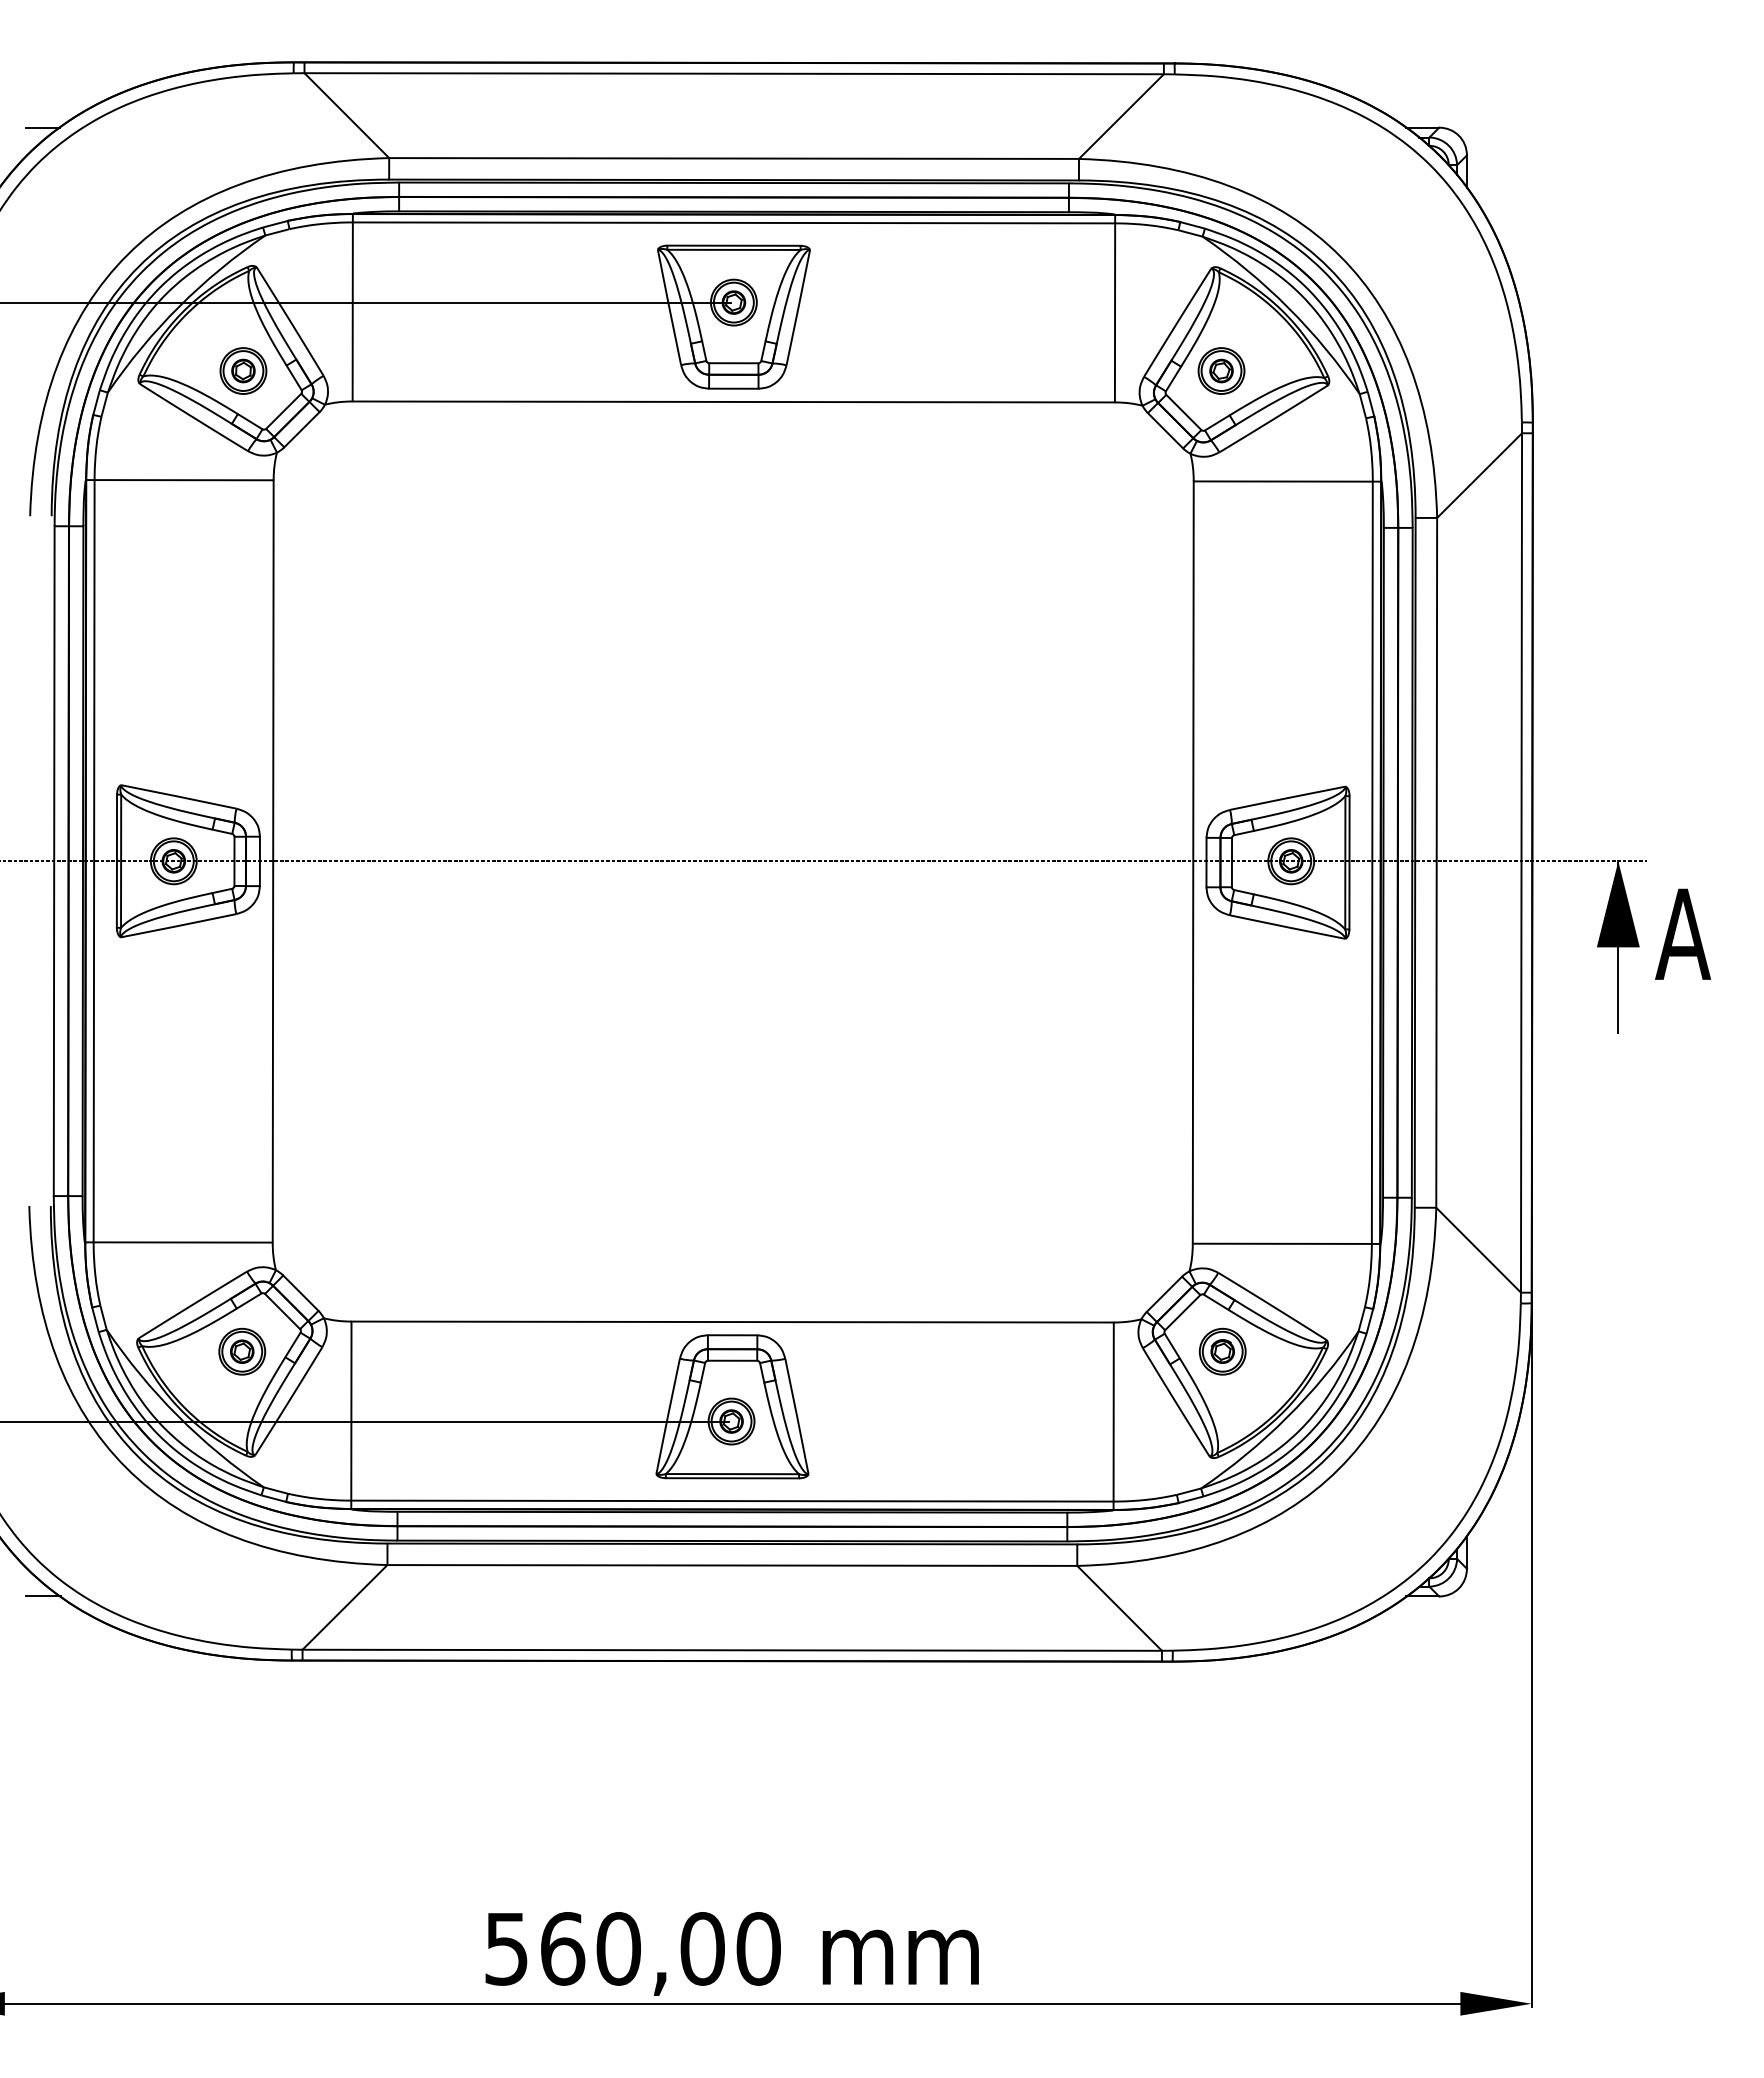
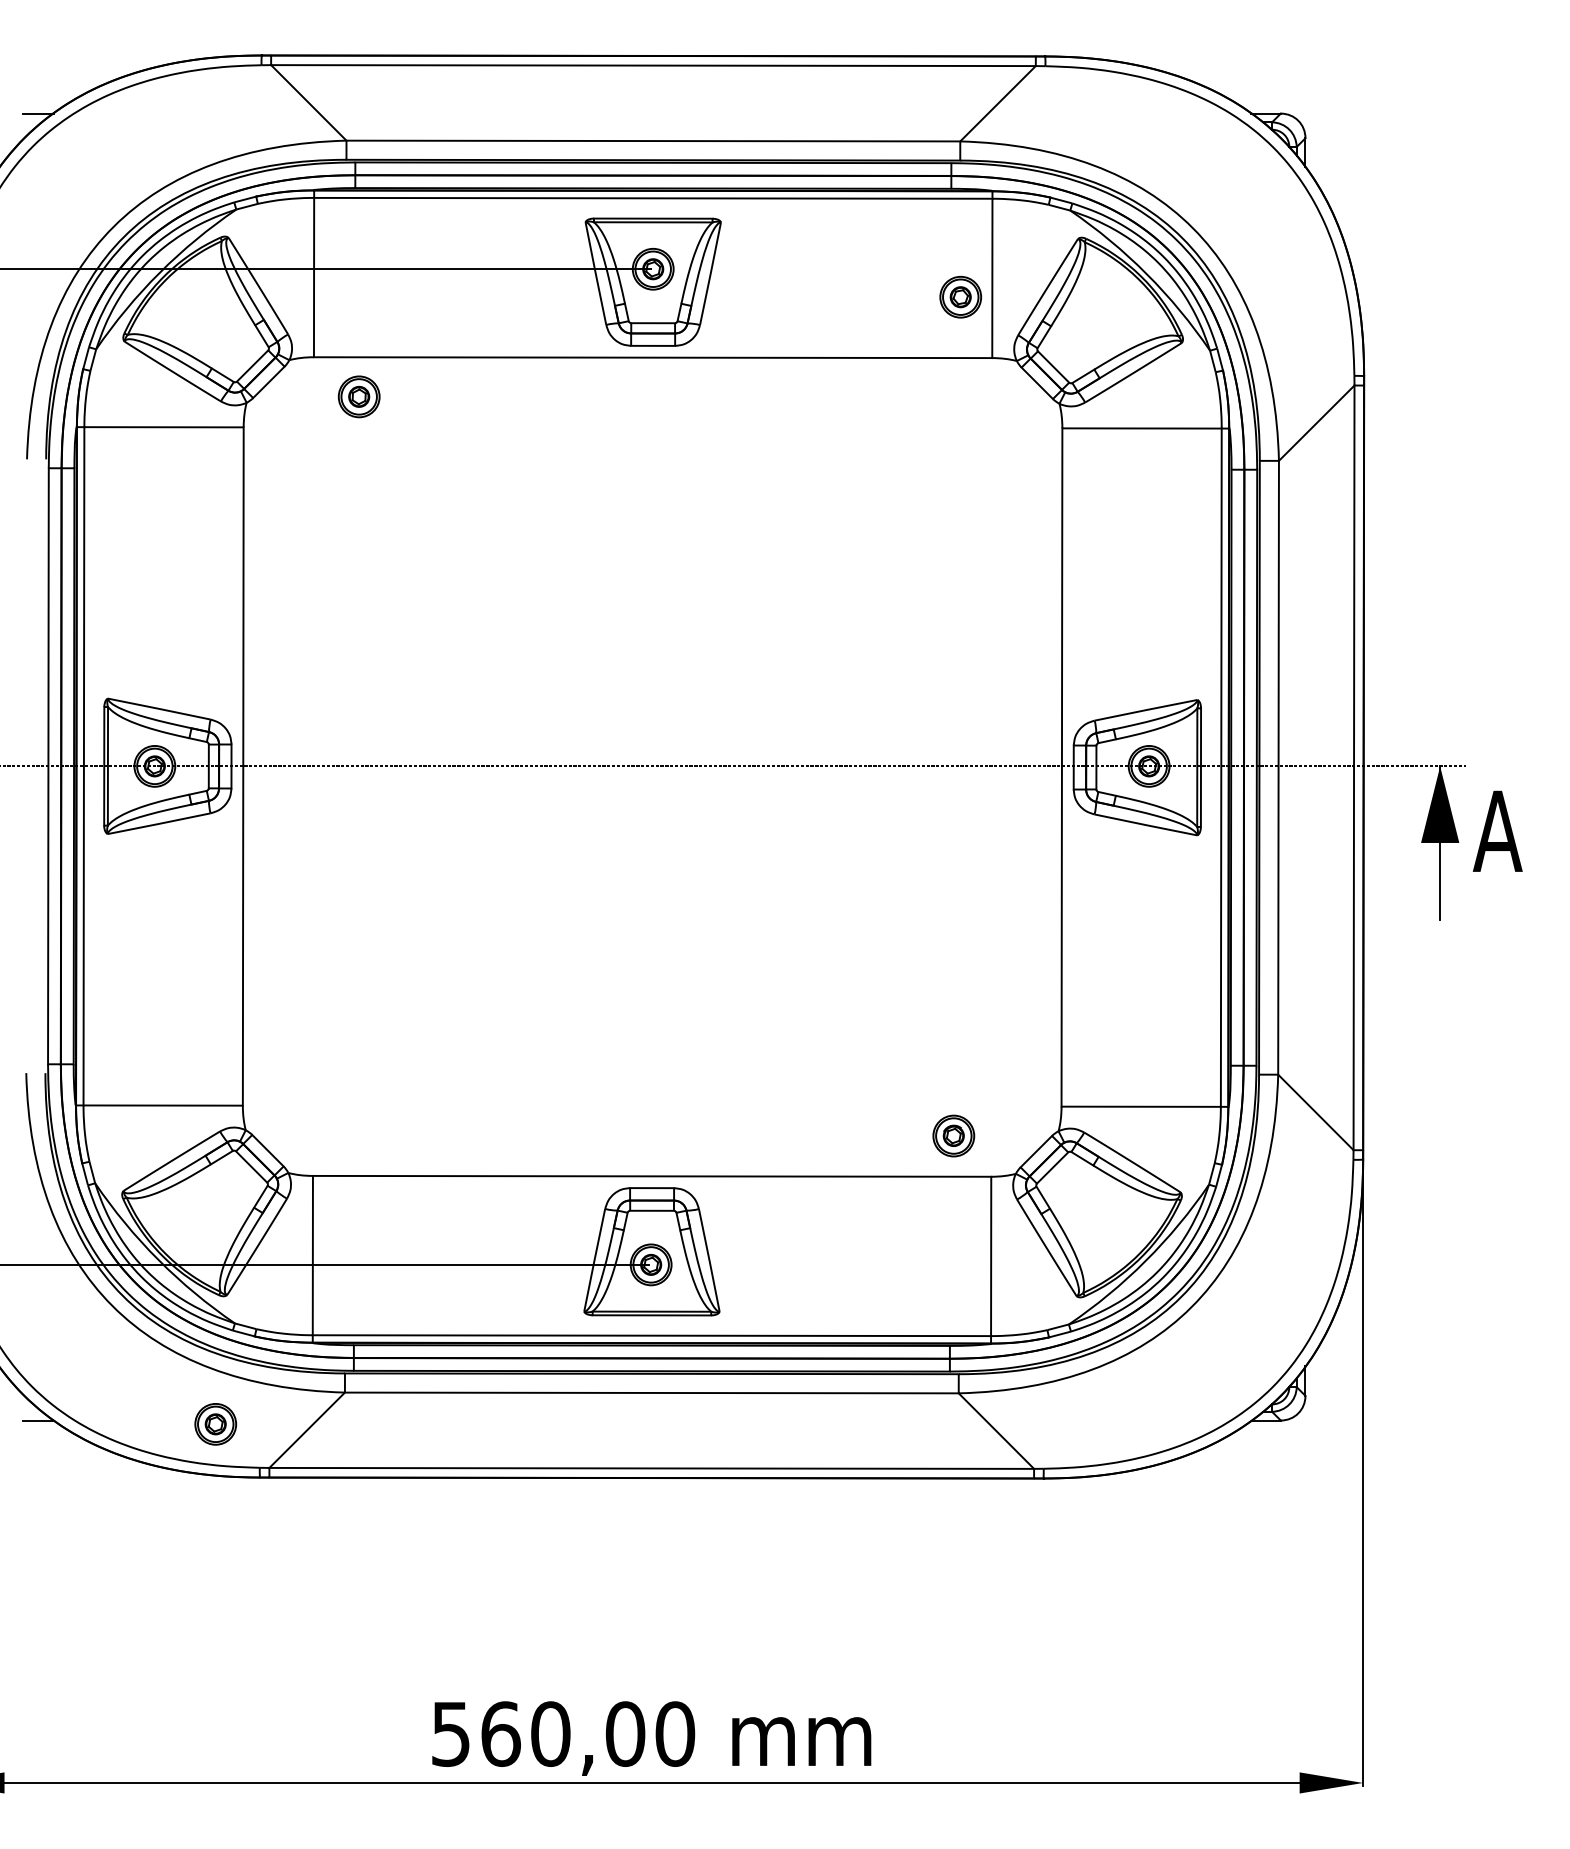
part: (243, 370) -> (359, 396), moved
part: (1221, 370) -> (960, 296), moved
part: (242, 1351) -> (215, 1424), moved
part: (1222, 1351) -> (953, 1135), moved

